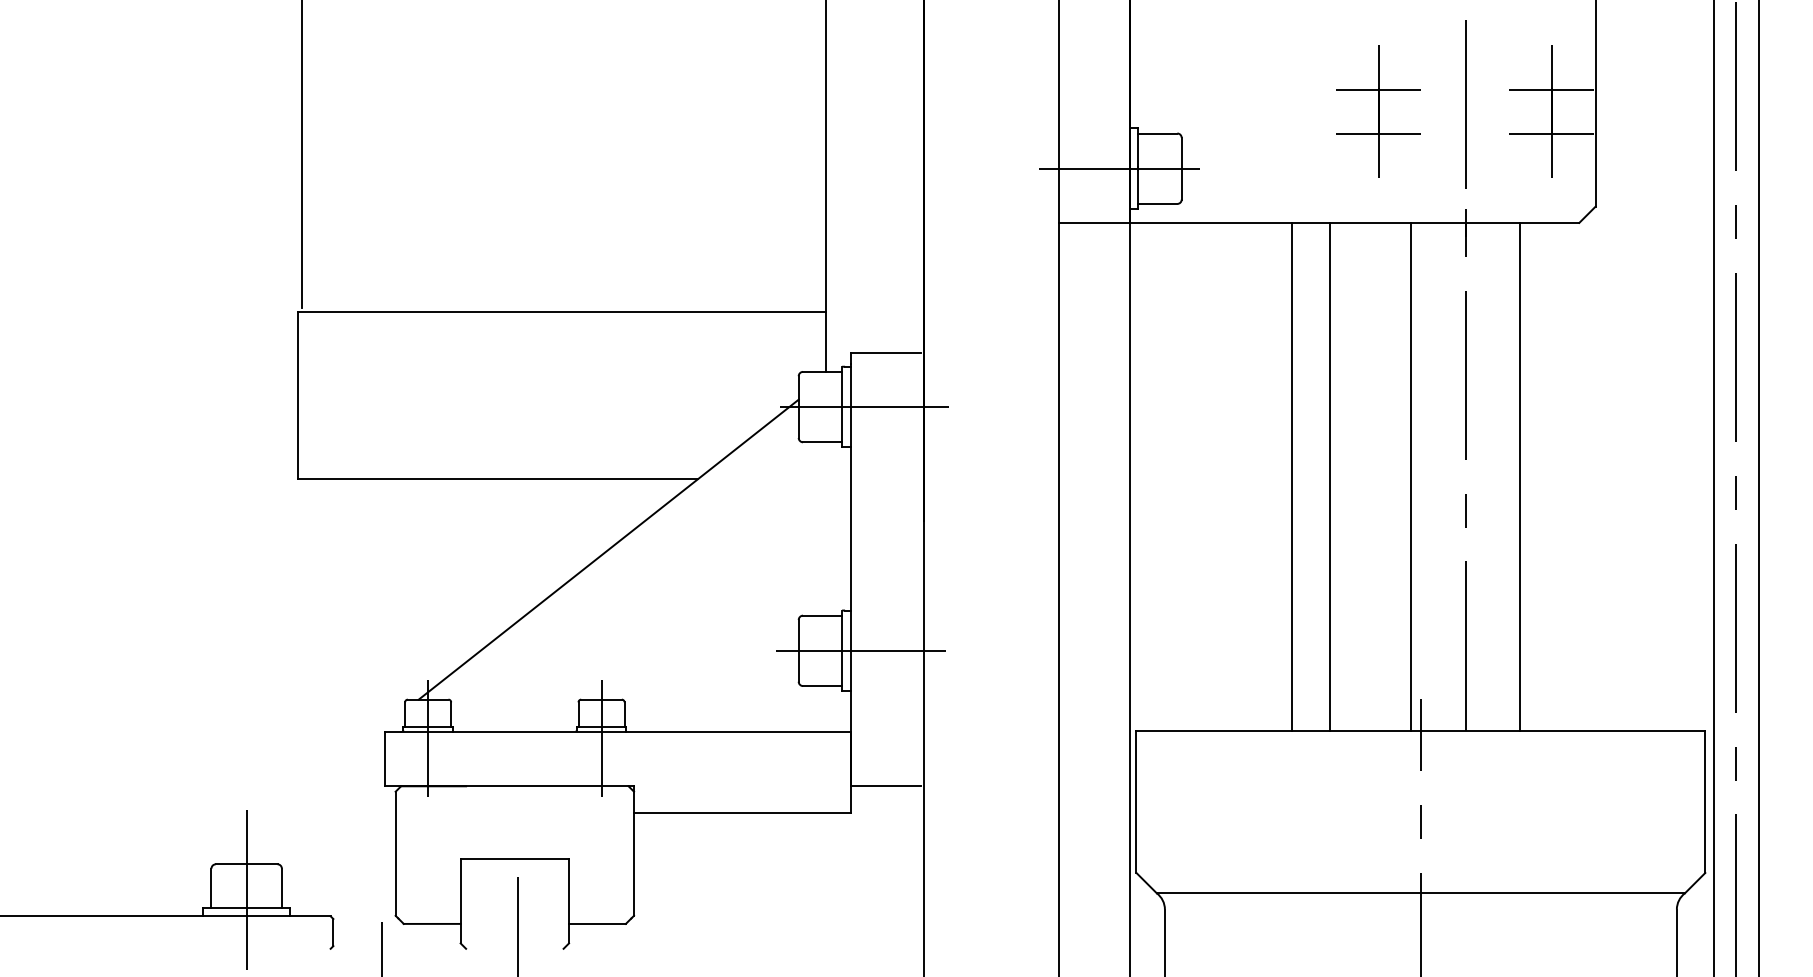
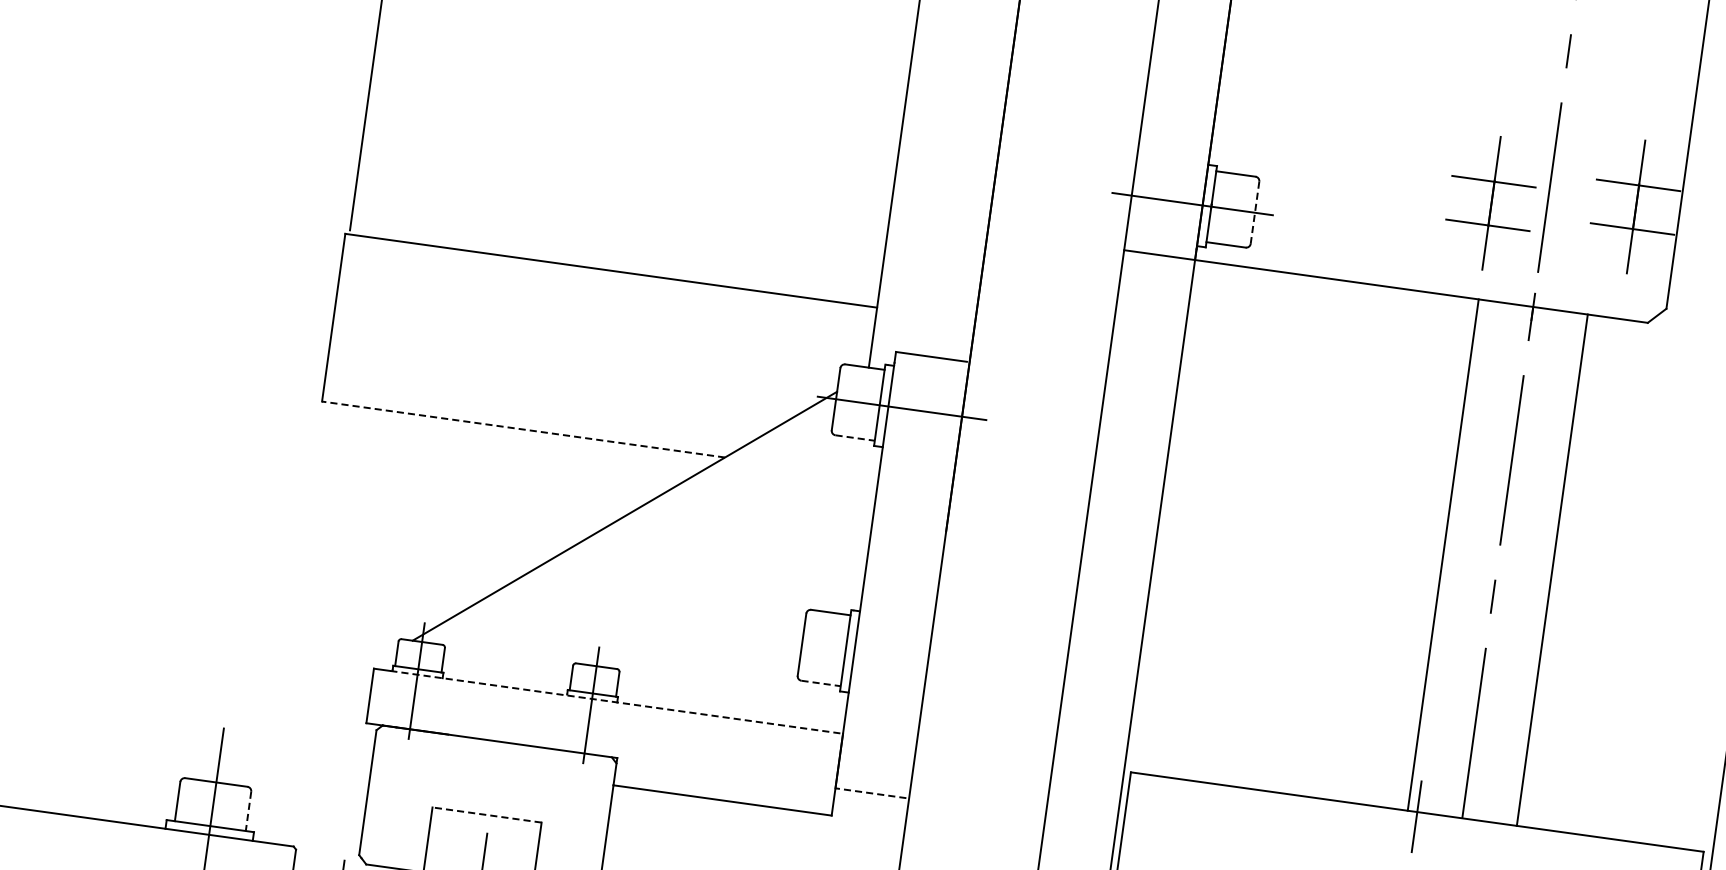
part: (1378, 111) -> (1491, 203), moved
line: (1181, 168) -> (1254, 212), solid -> dashed
line: (822, 442) -> (855, 438), solid -> dashed
line: (1292, 476) -> (1323, 538), removed
line: (1330, 476) -> (1361, 543), removed
line: (497, 478) -> (522, 429), solid -> dashed
line: (864, 650) -> (868, 653), removed
line: (822, 686) -> (821, 683), solid -> dashed
line: (625, 732) -> (616, 702), solid -> dashed
line: (885, 786) -> (870, 793), solid -> dashed
line: (514, 859) -> (486, 815), solid -> dashed
line: (281, 888) -> (248, 811), solid -> dashed

